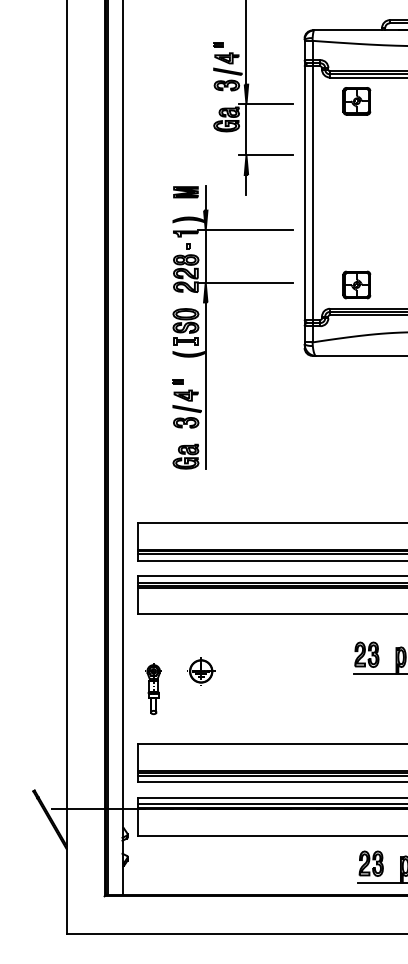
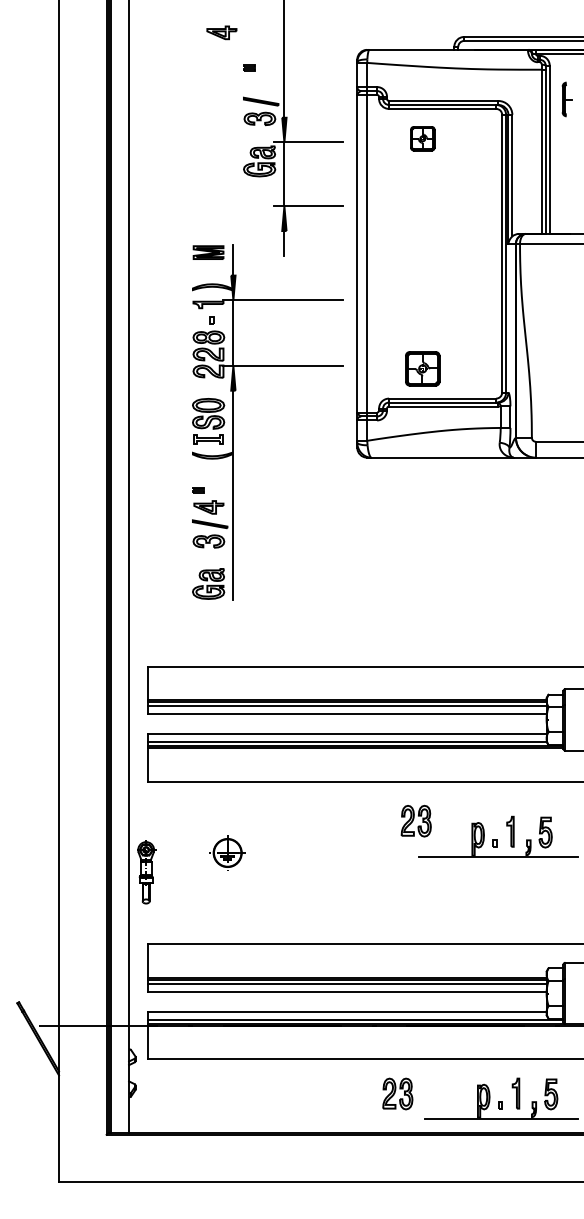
part: (226, 58) -> (221, 32), moved
part: (356, 101) -> (422, 138), size x0.7
part: (366, 654) -> (415, 820), moved
part: (153, 689) -> (146, 872), moved
part: (371, 863) -> (397, 1093), moved

